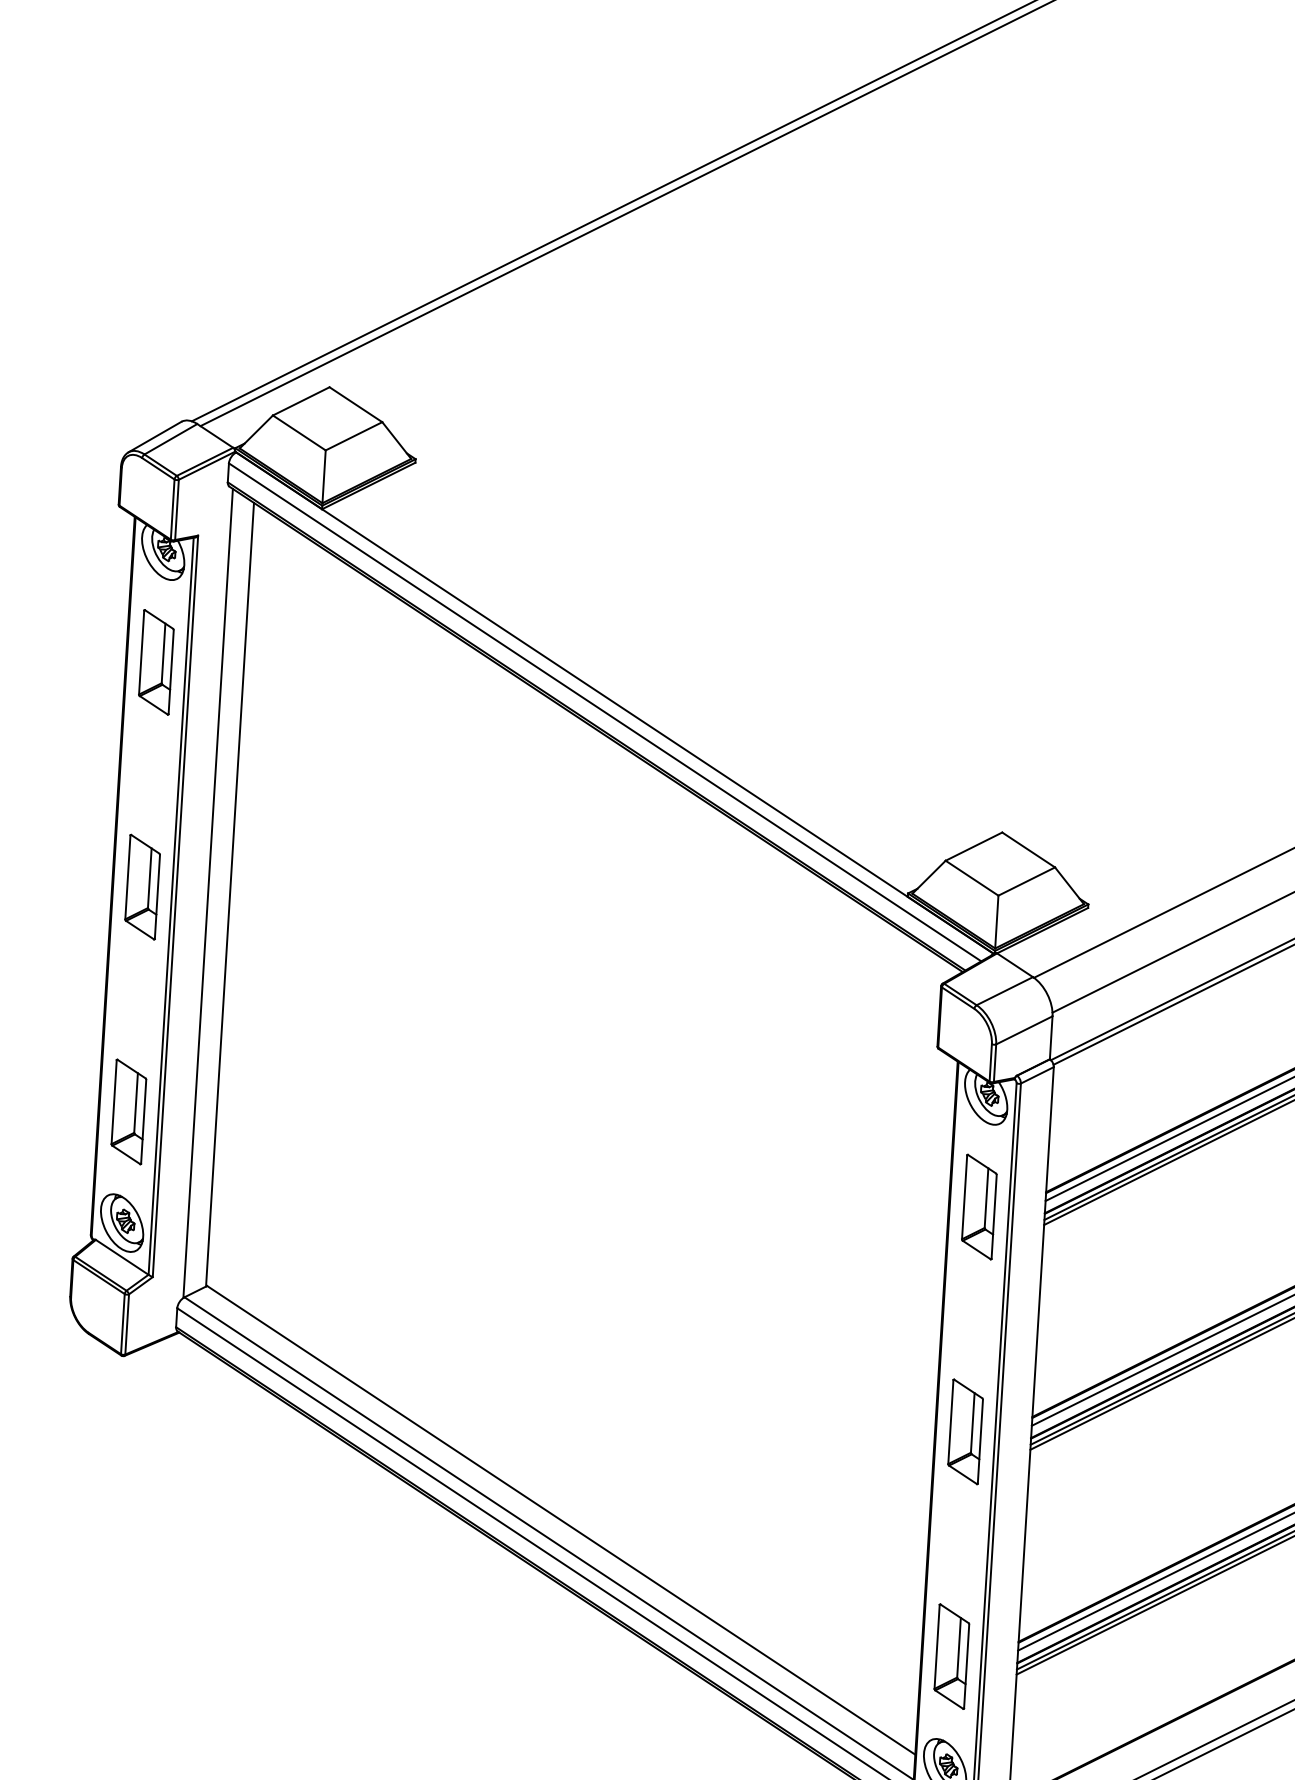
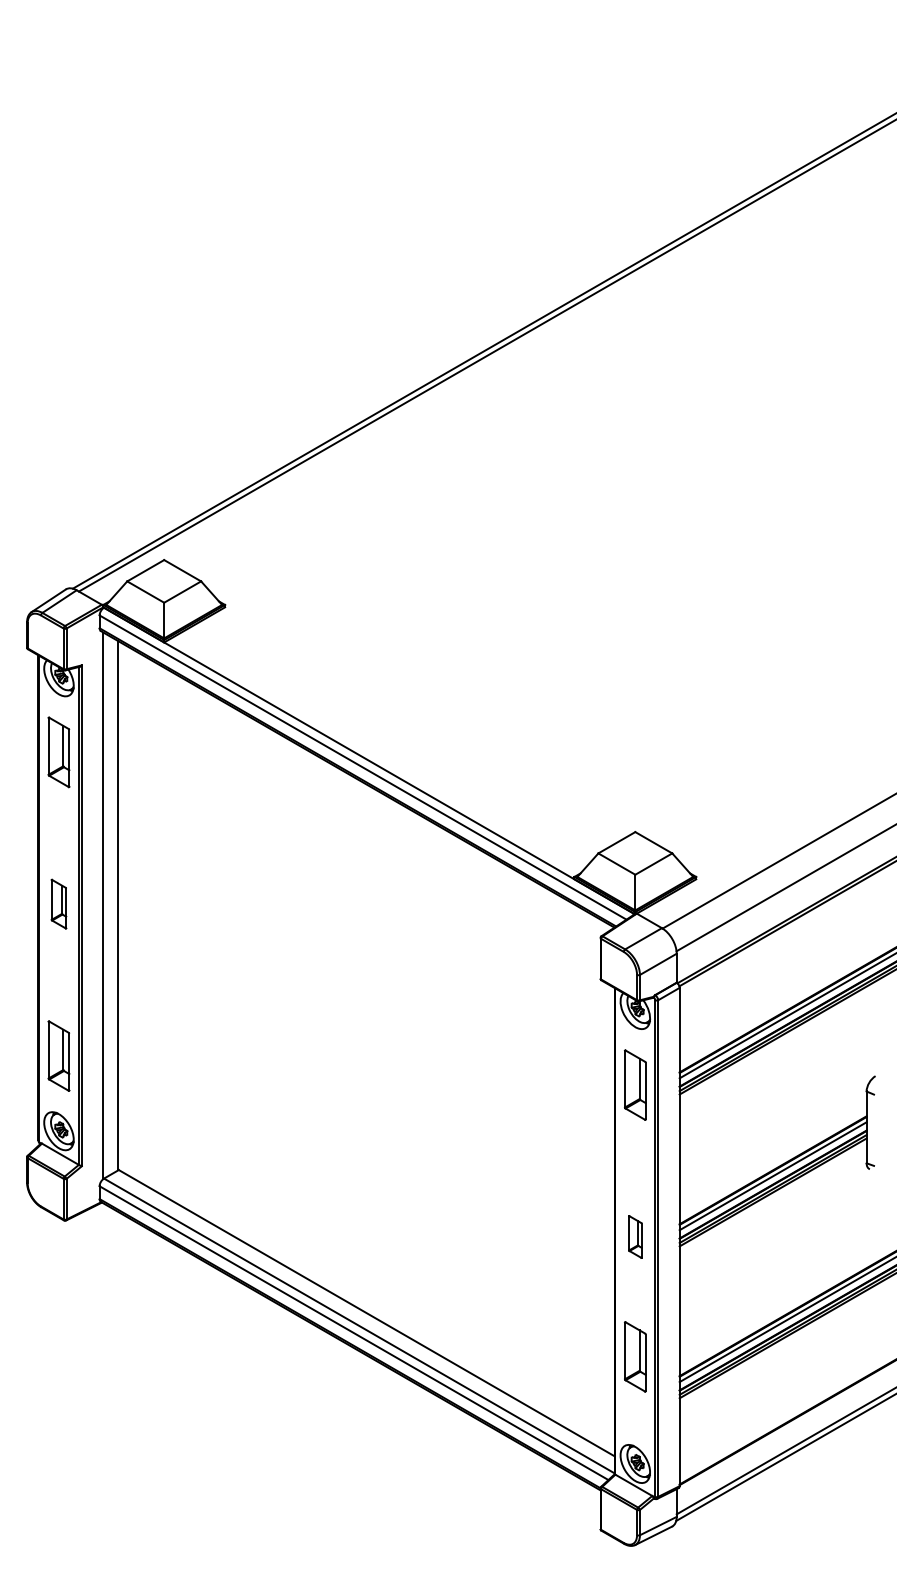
part: (142, 886) -> (58, 903), size x0.7
part: (965, 1431) -> (635, 1236), size x0.6
part: (952, 1656) -> (635, 1356), moved

